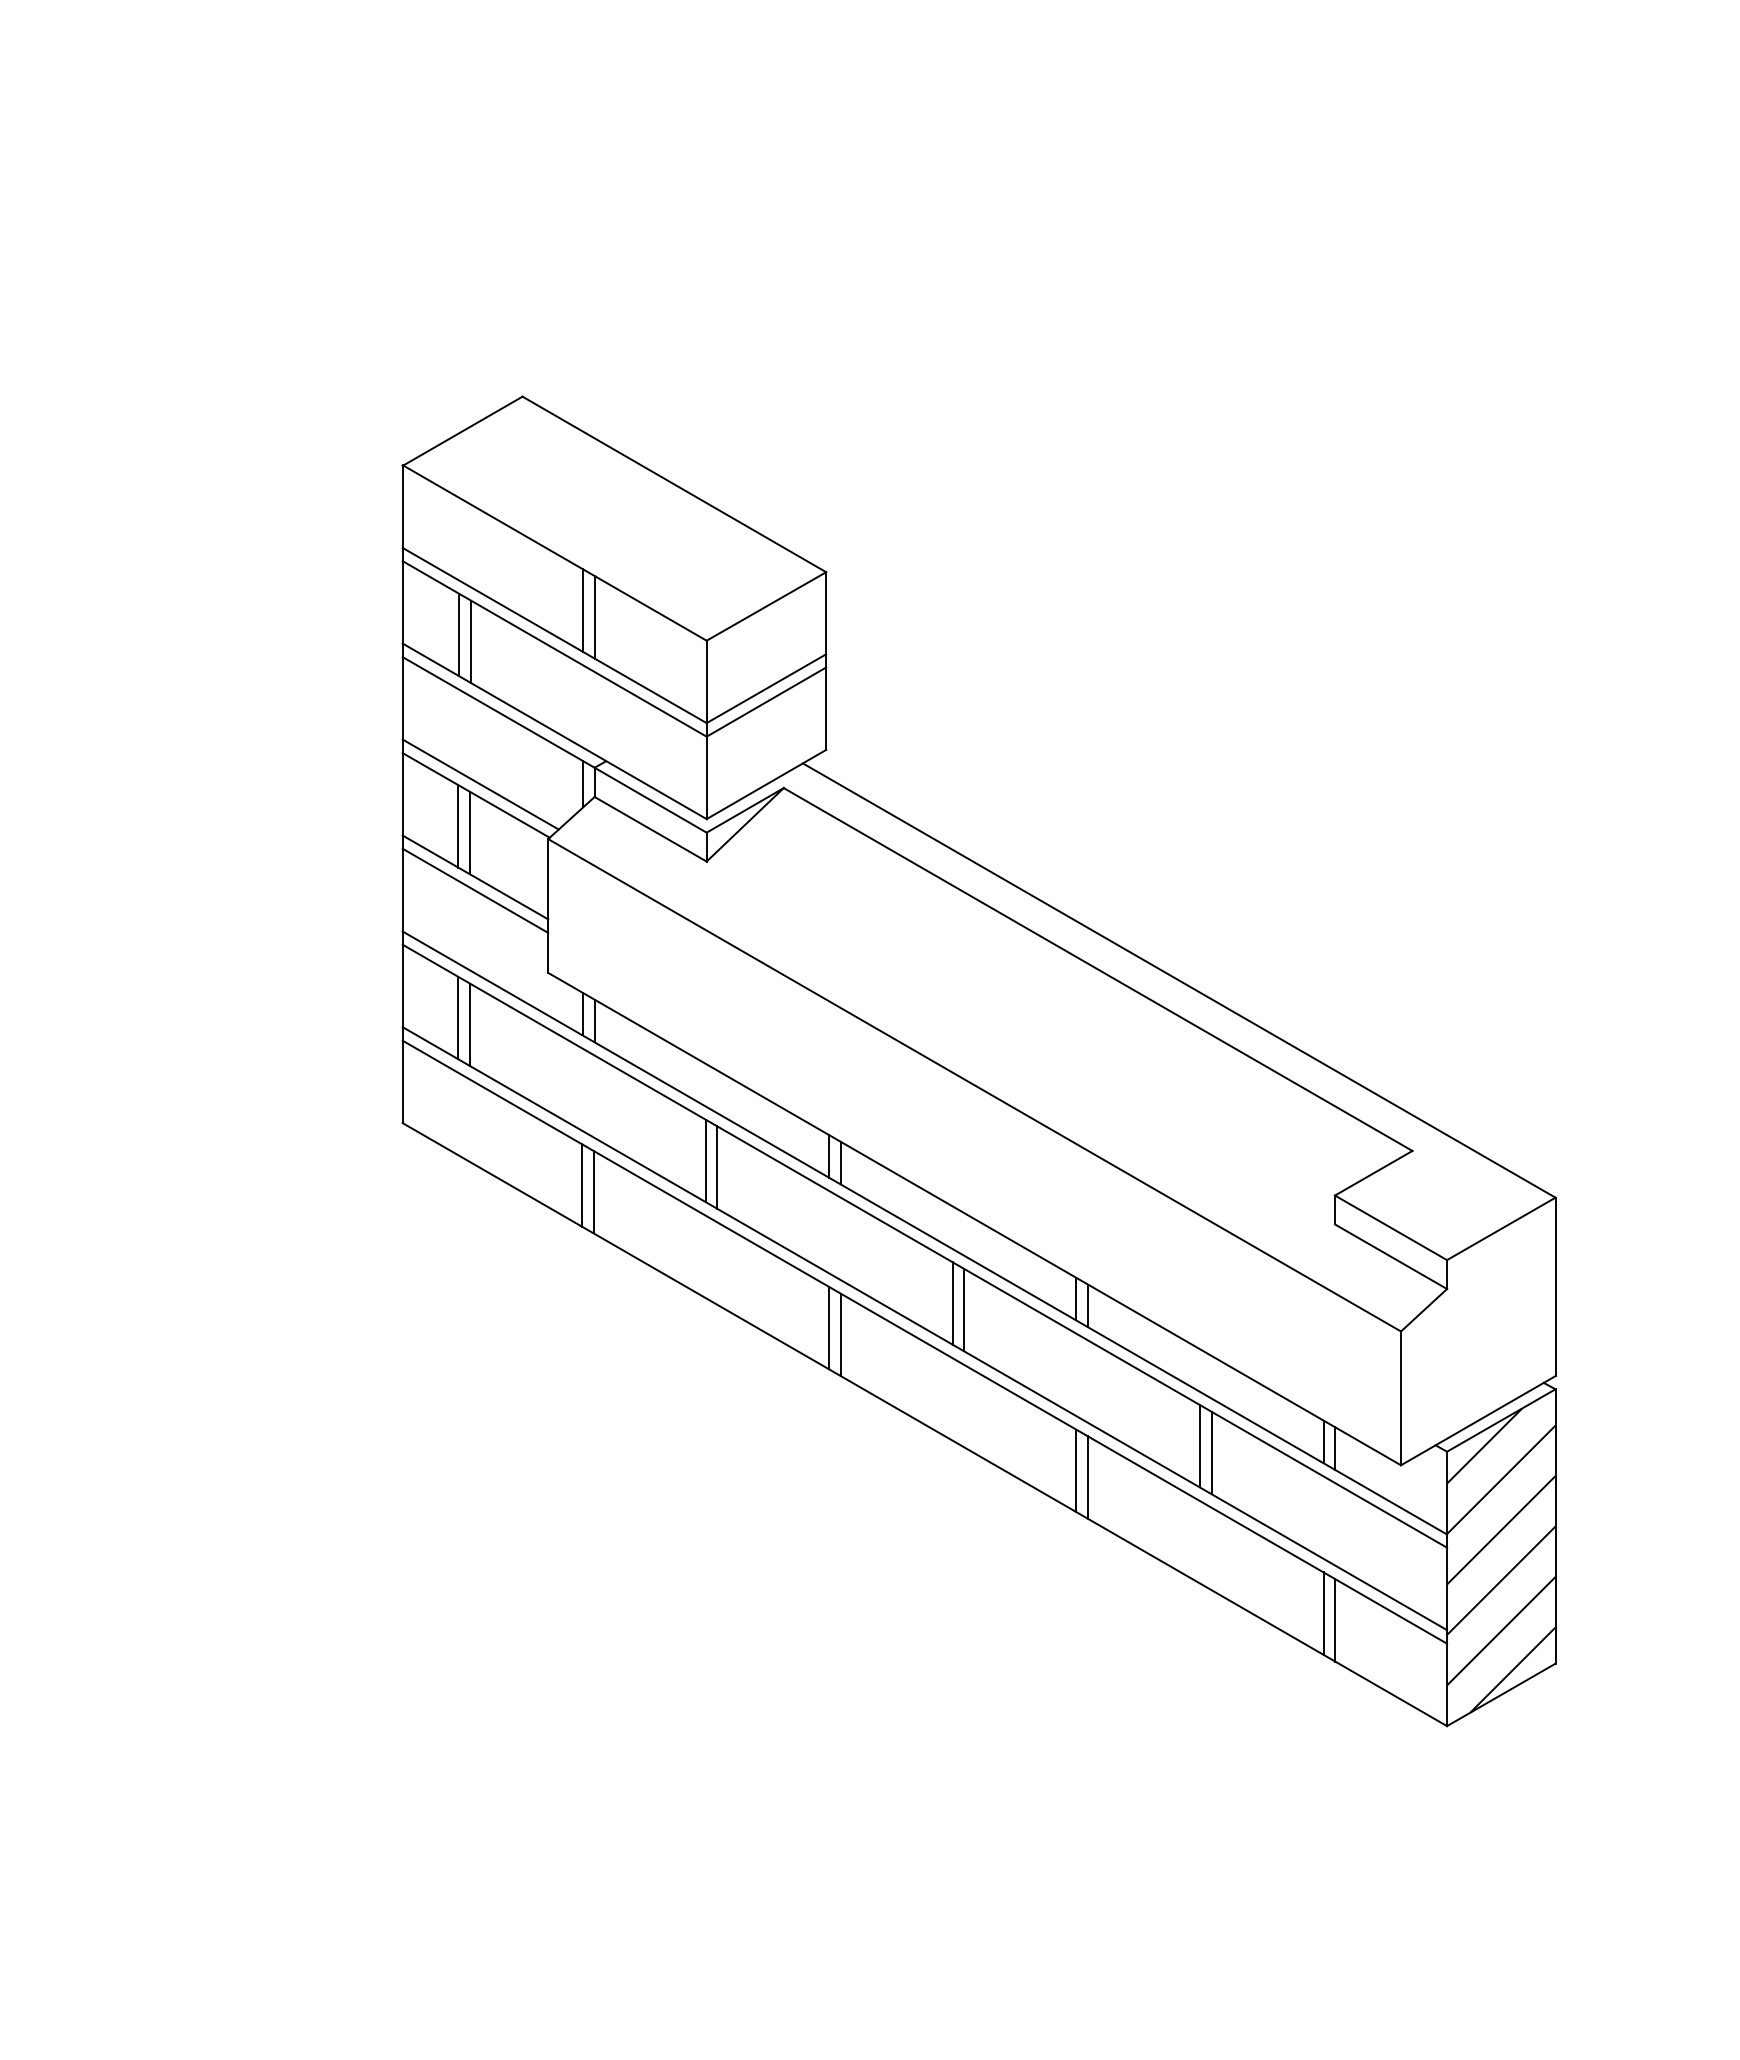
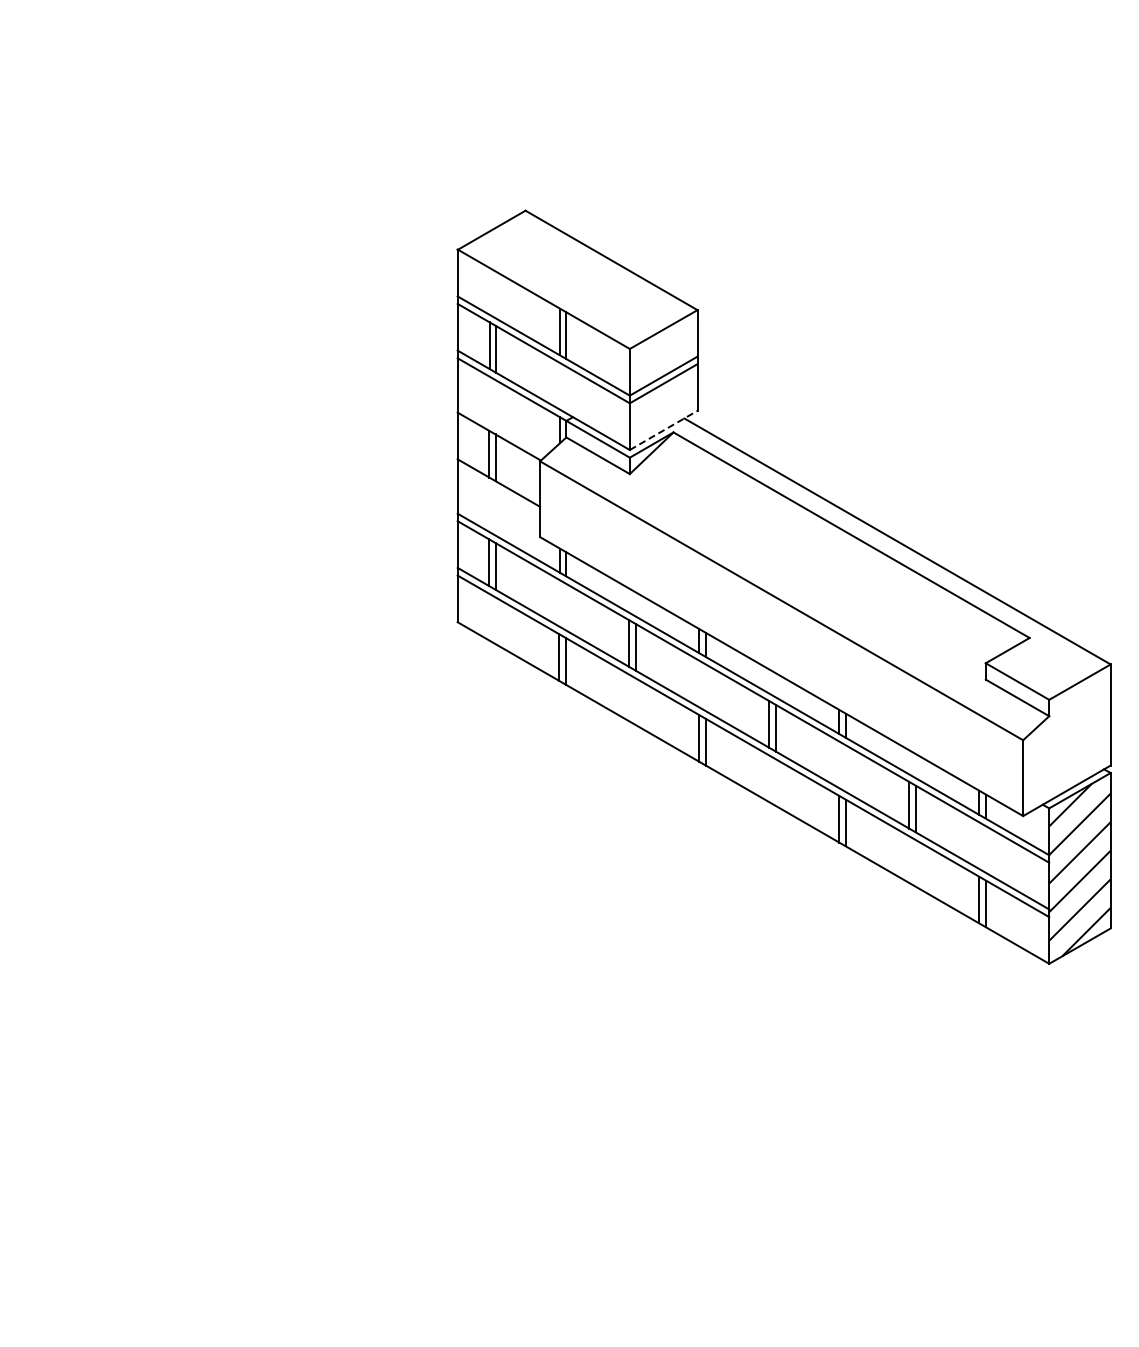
line: (480, 782) -> (501, 429), removed
line: (767, 784) -> (664, 430), solid -> dashed
line: (474, 890) -> (498, 490), removed

